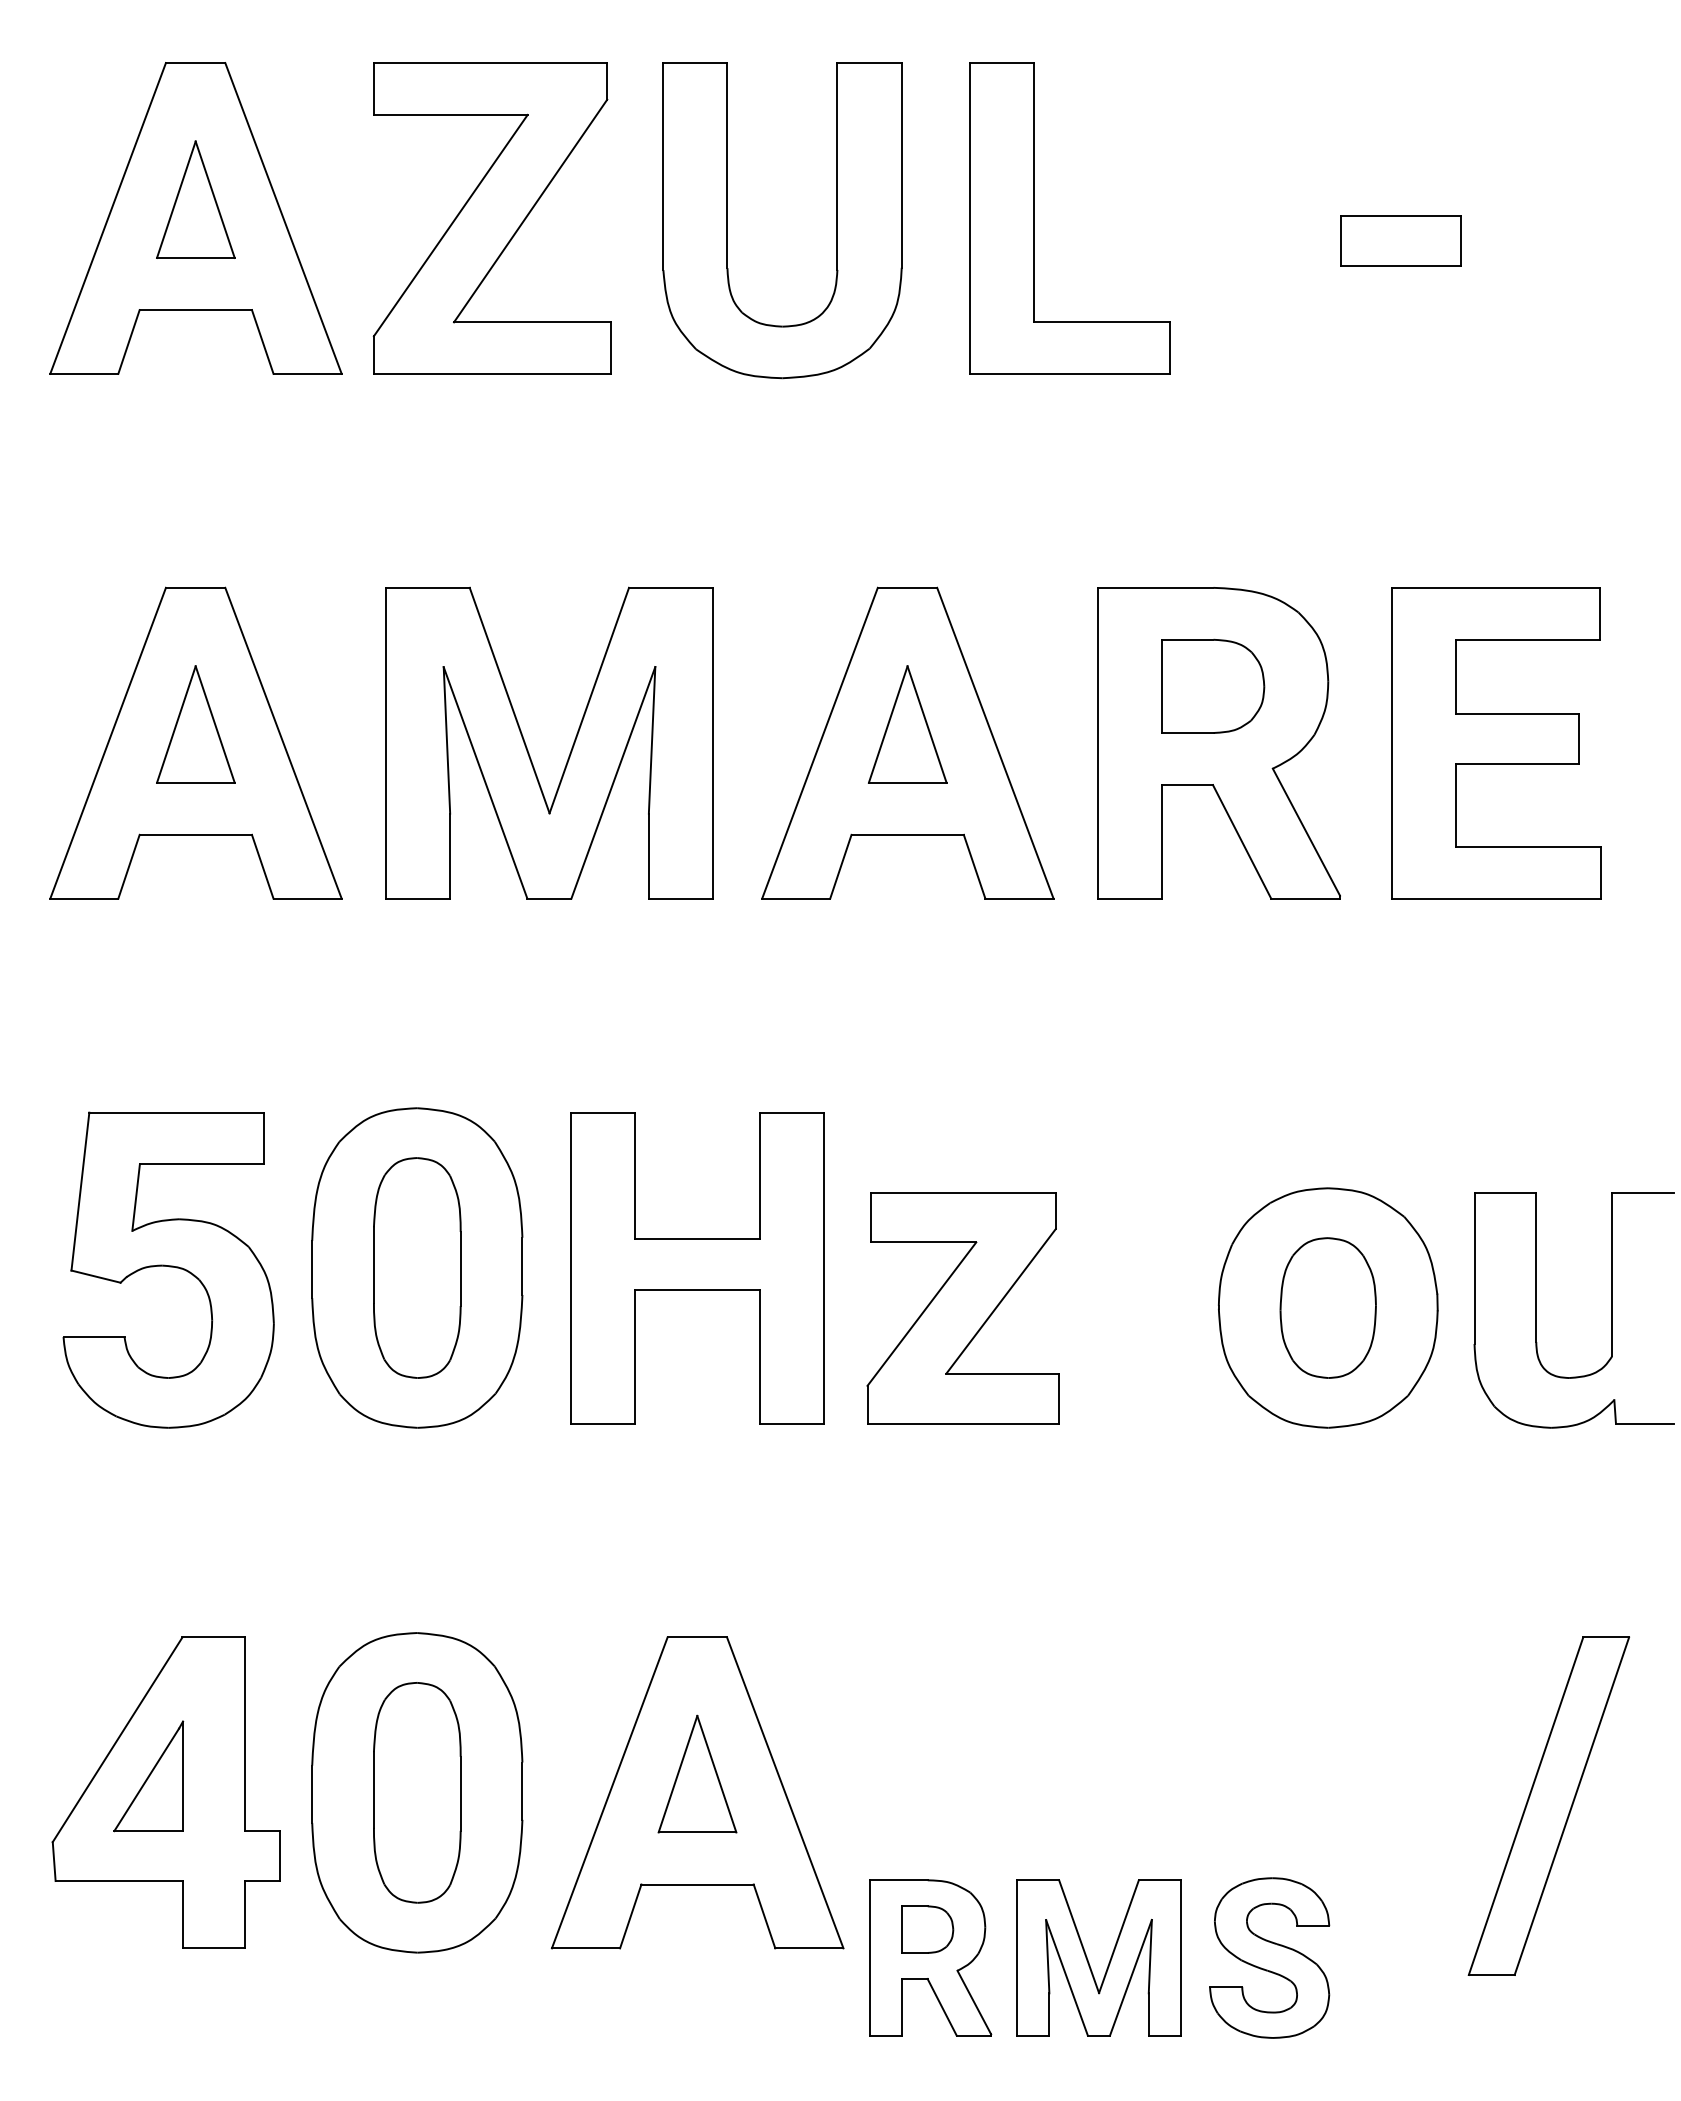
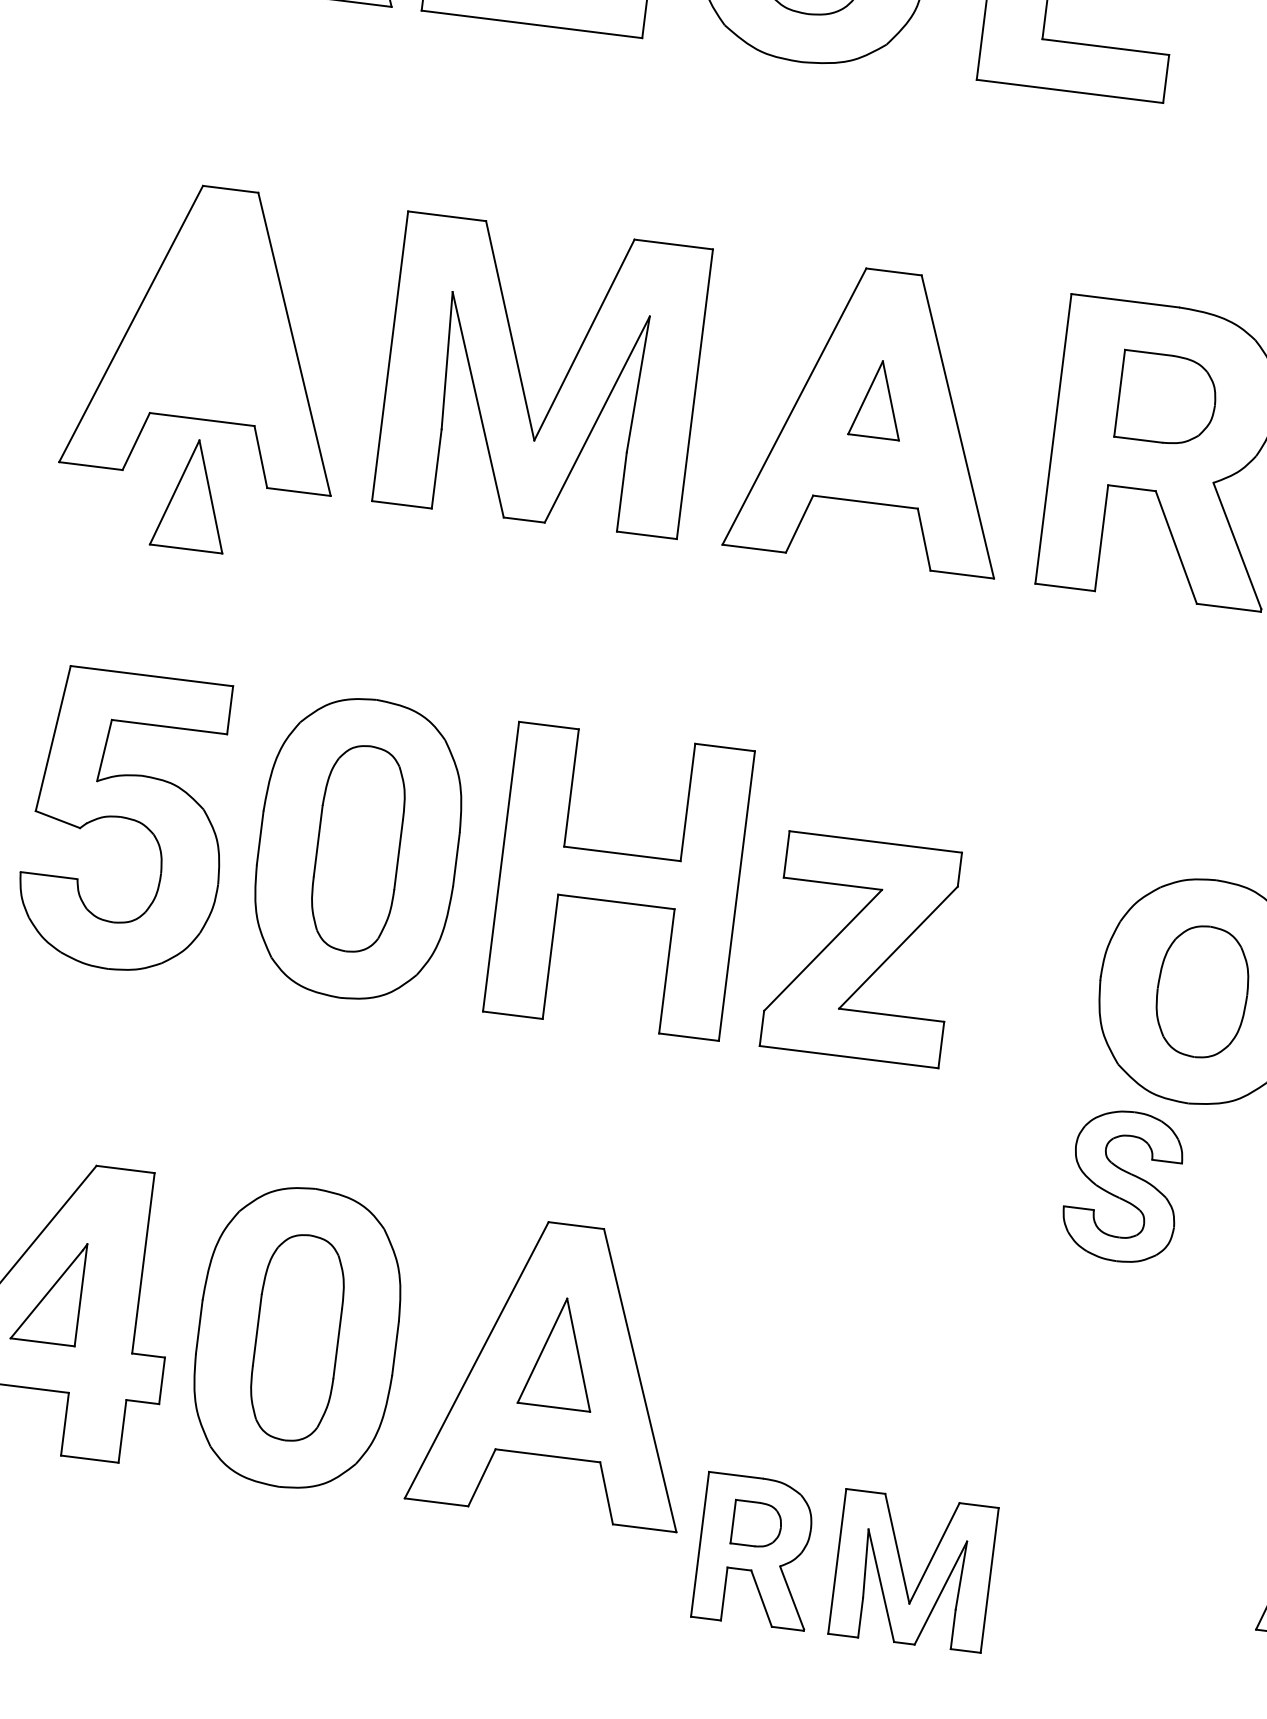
part: (195, 724) -> (192, 494), moved
part: (907, 724) -> (878, 399), size x0.7
part: (1269, 1957) -> (1122, 1185), moved

